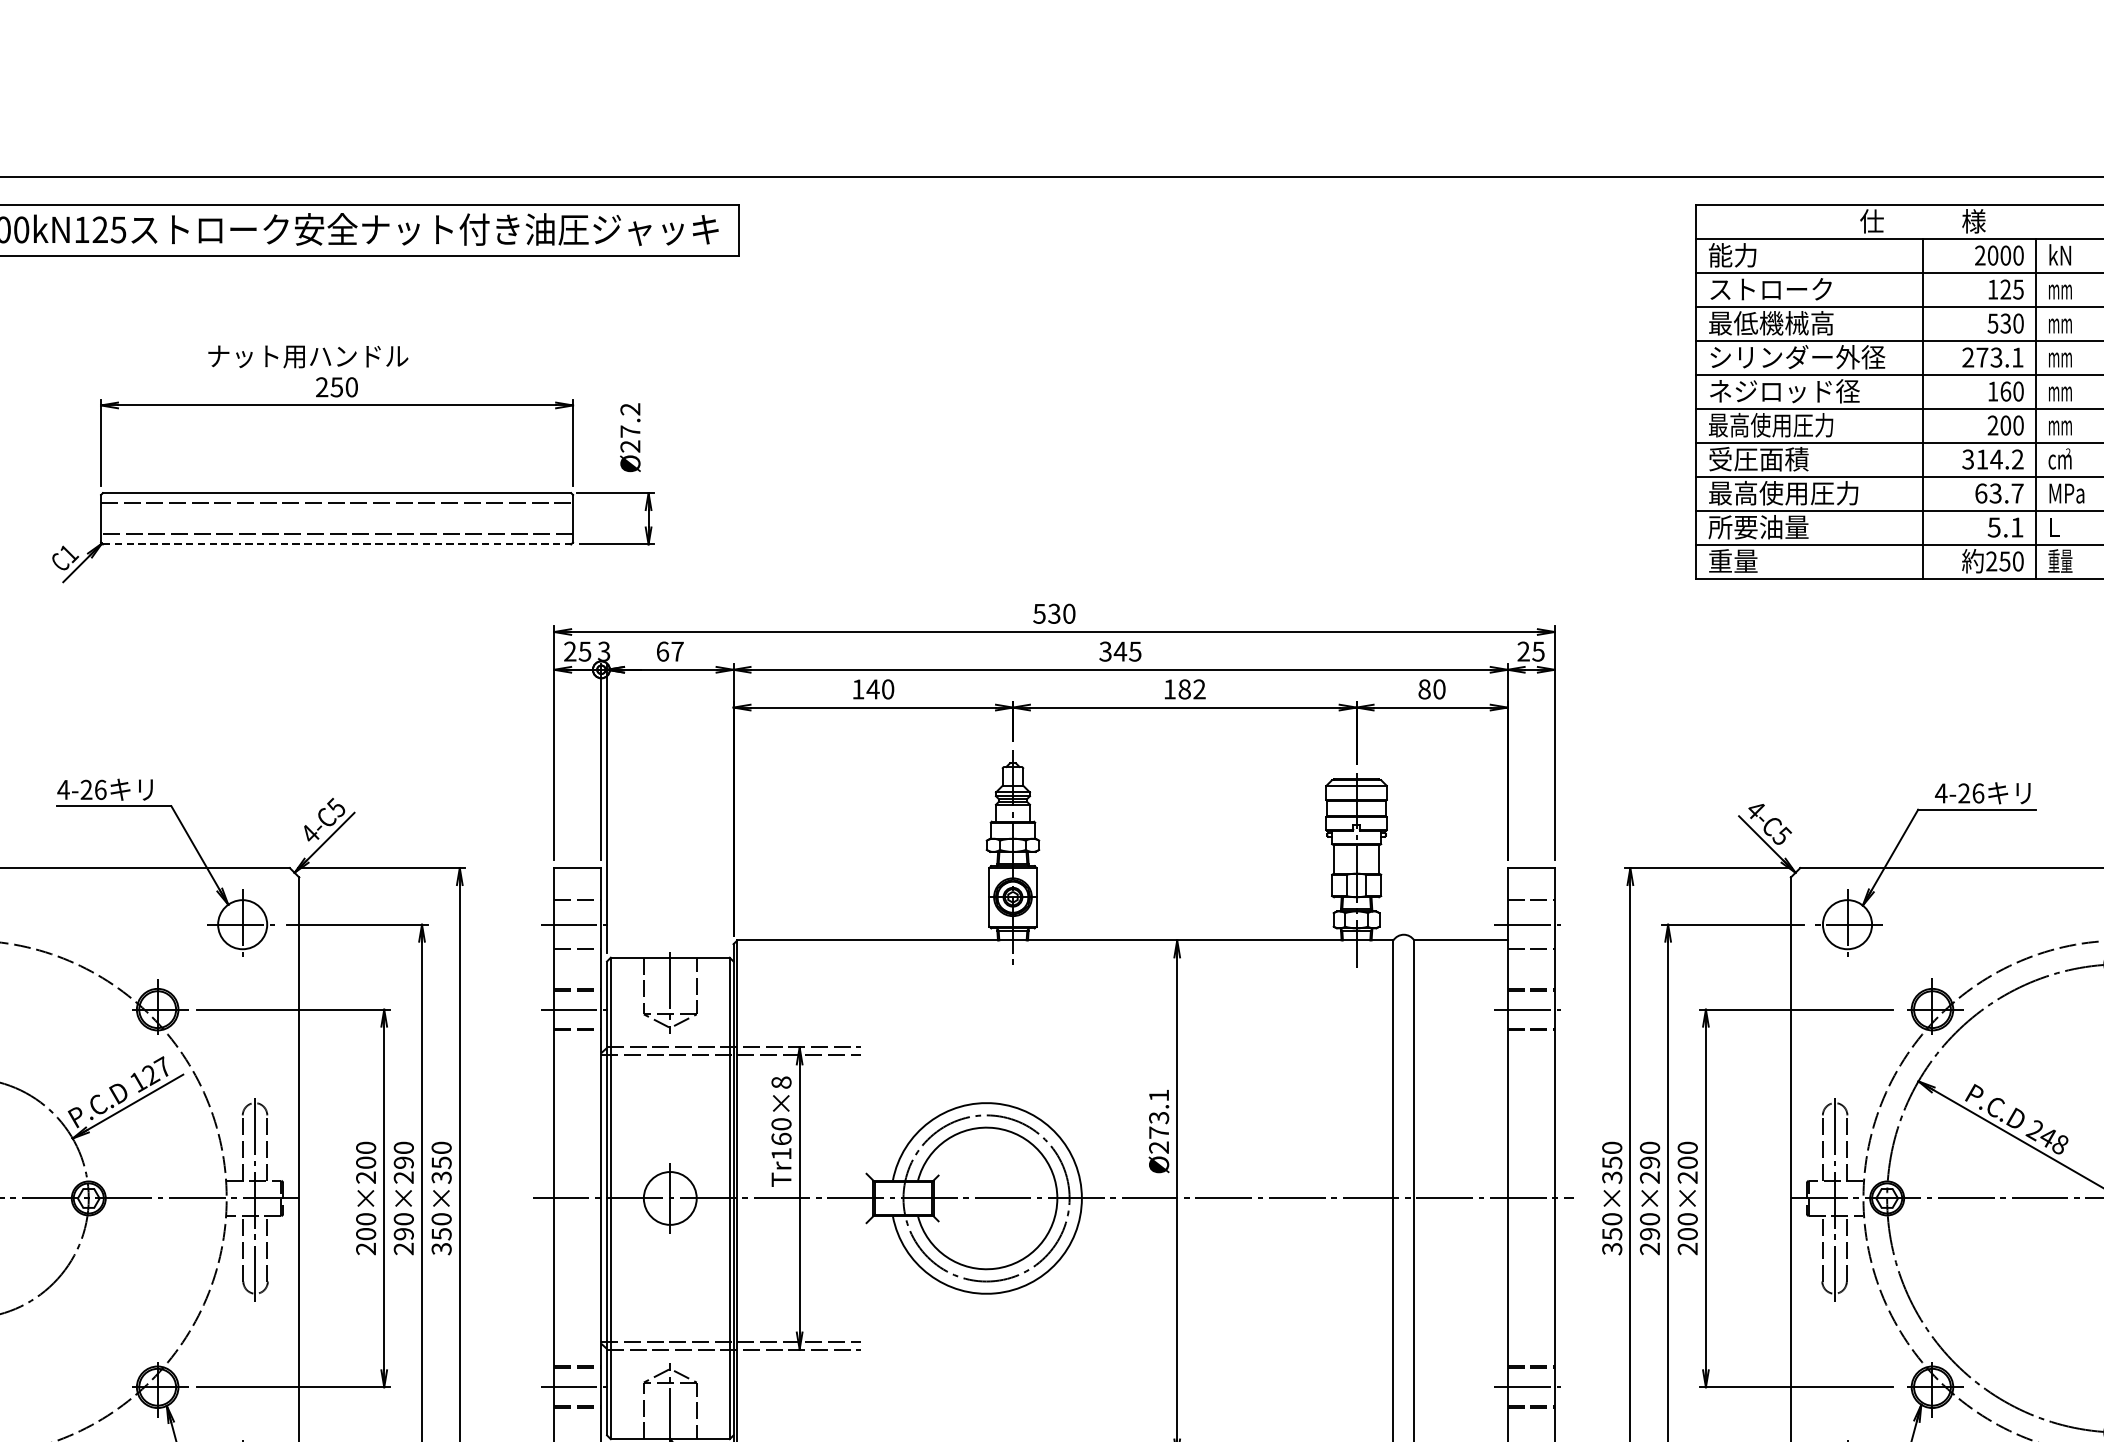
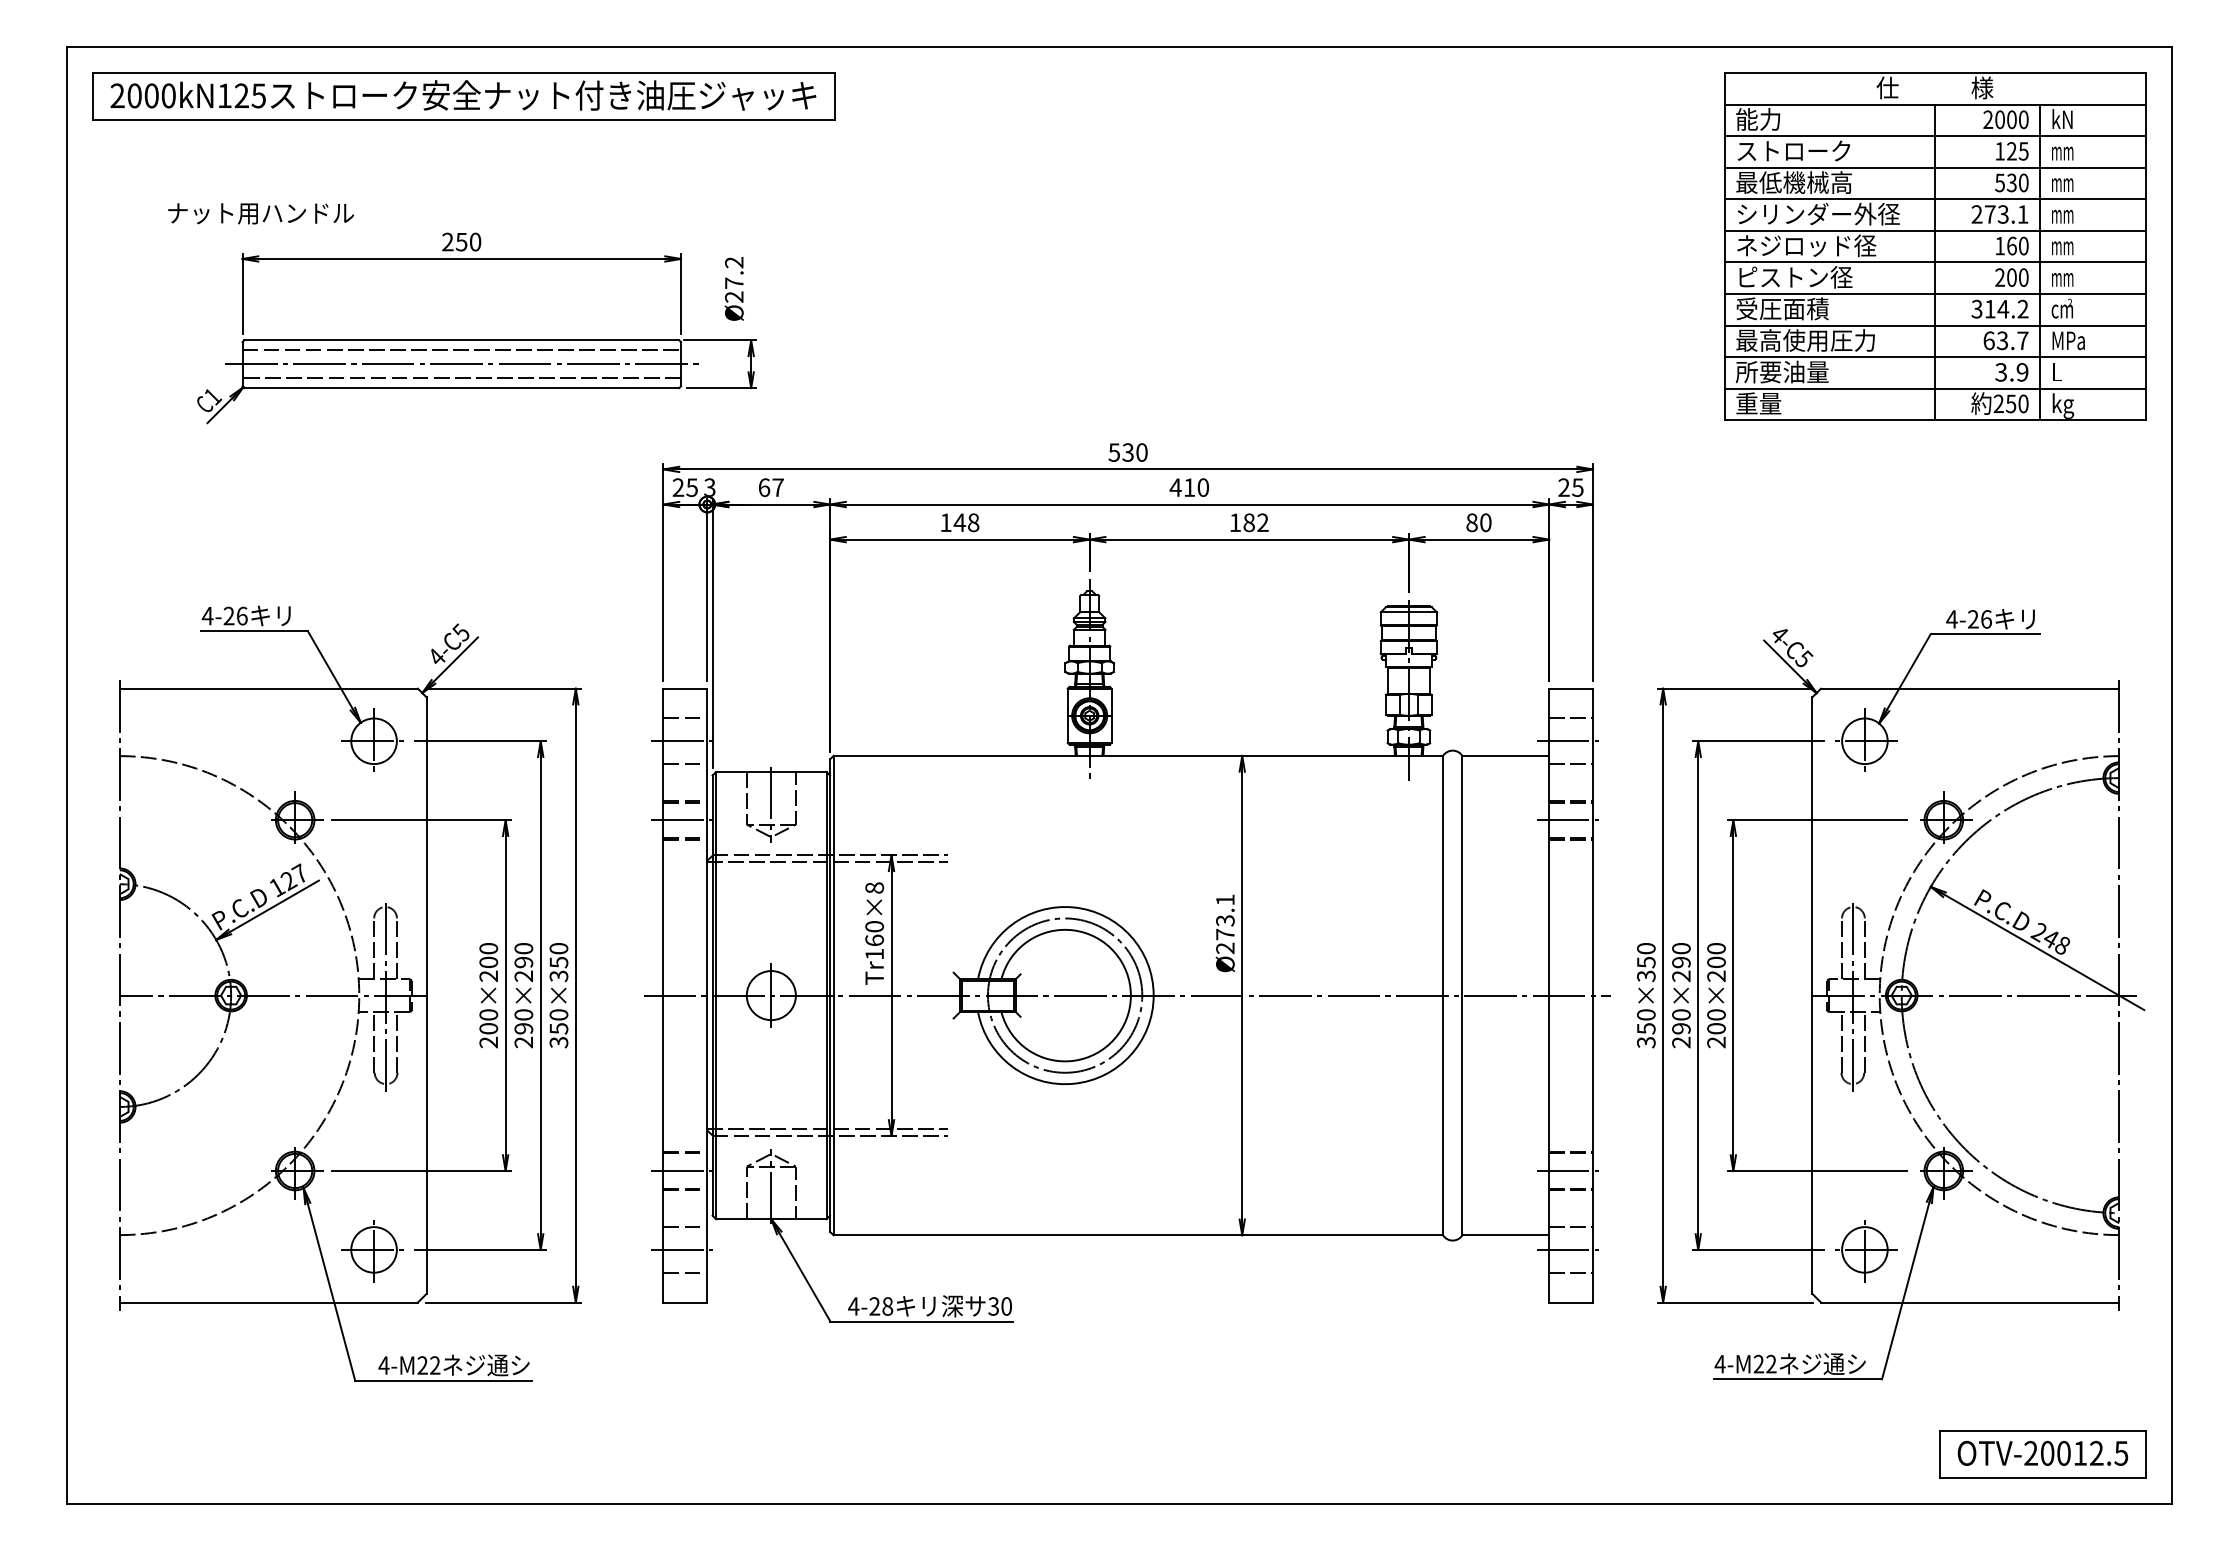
text: (307, 356) -> (260, 213), moved
text: (1771, 424) -> (1794, 276), 最高使用圧力 -> ピストン径
line: (336, 519) -> (461, 364), added
text: (2006, 527) -> (2012, 372), 5.1 -> 3.9
line: (337, 544) -> (462, 388), dashed -> solid
text: (2060, 563) -> (2062, 405), 重量 -> kg
text: (1120, 651) -> (1189, 487), 345 -> 410
text: (887, 689) -> (973, 522), 140 -> 148

